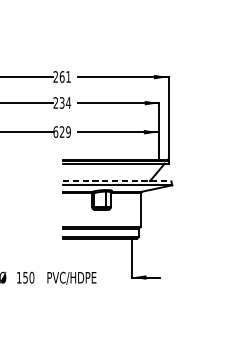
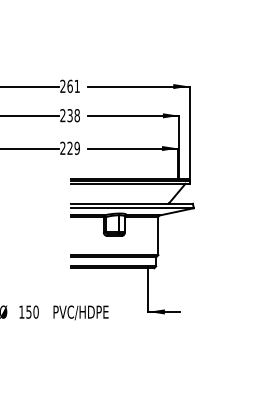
text: (68, 102) -> (77, 115), 234 -> 238
text: (55, 131) -> (62, 147), 629 -> 229
line: (117, 181) -> (132, 203), dashed -> solid

